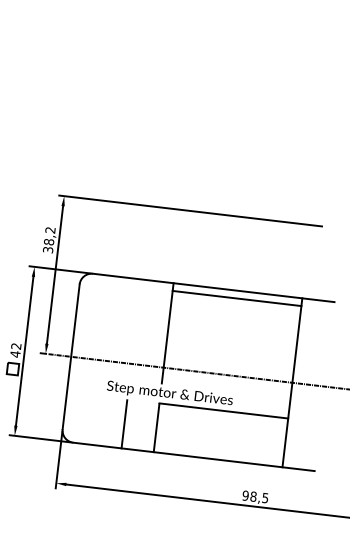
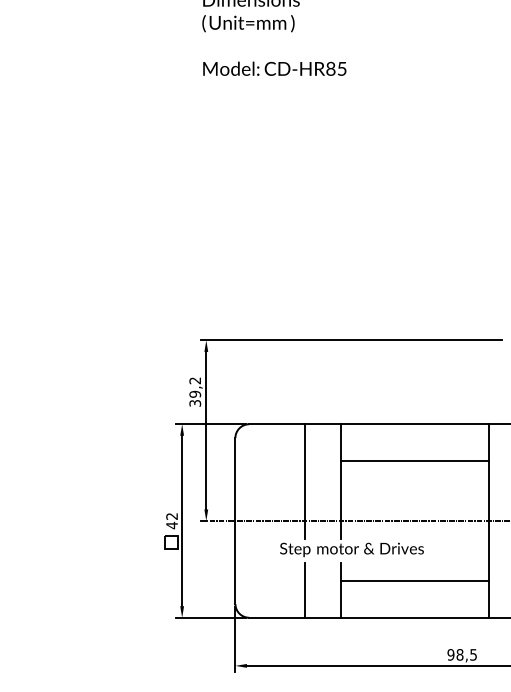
text: (49, 241) -> (195, 393), 38,2 -> 39,2
line: (236, 298) -> (414, 461), moved
line: (135, 329) -> (304, 481), added
line: (223, 410) -> (414, 580), moved

